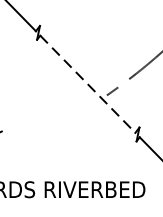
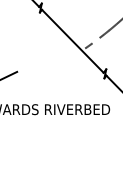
line: (88, 84) -> (73, 41), dashed -> solid

